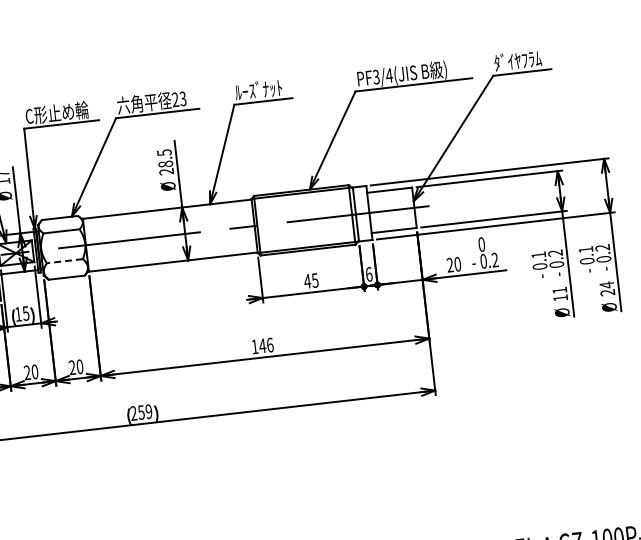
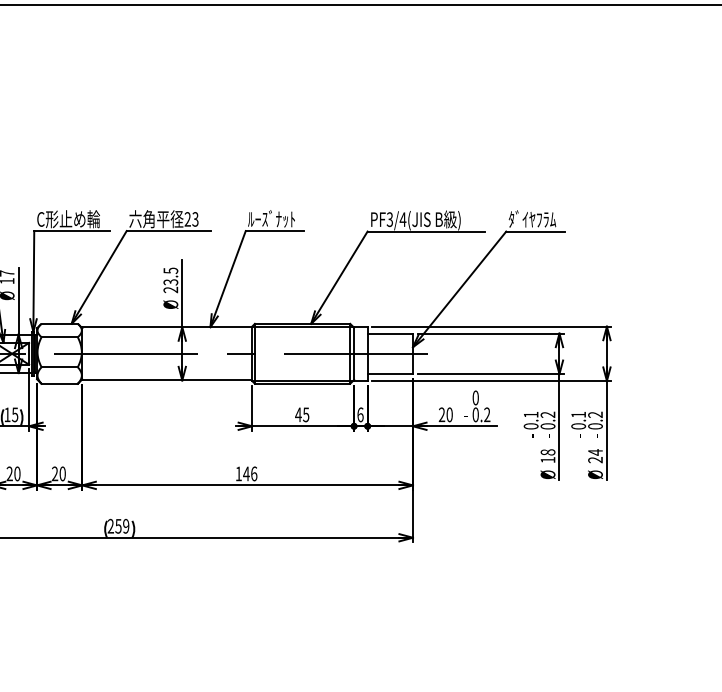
text: (165, 164) -> (170, 282), 28.5 -> 23.5
line: (64, 261) -> (59, 367), dashed -> solid
text: (559, 290) -> (547, 452), 11 -> 18

